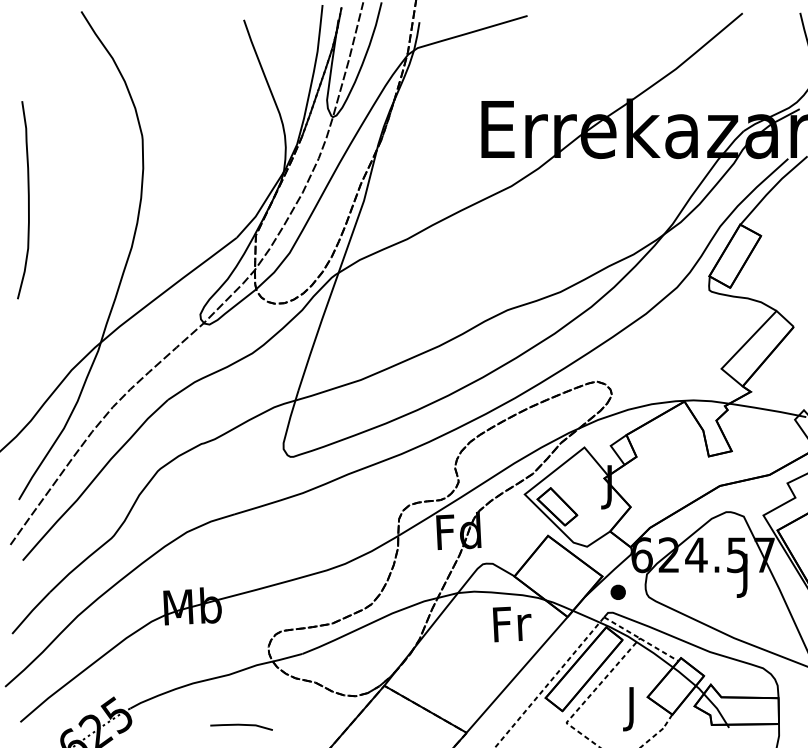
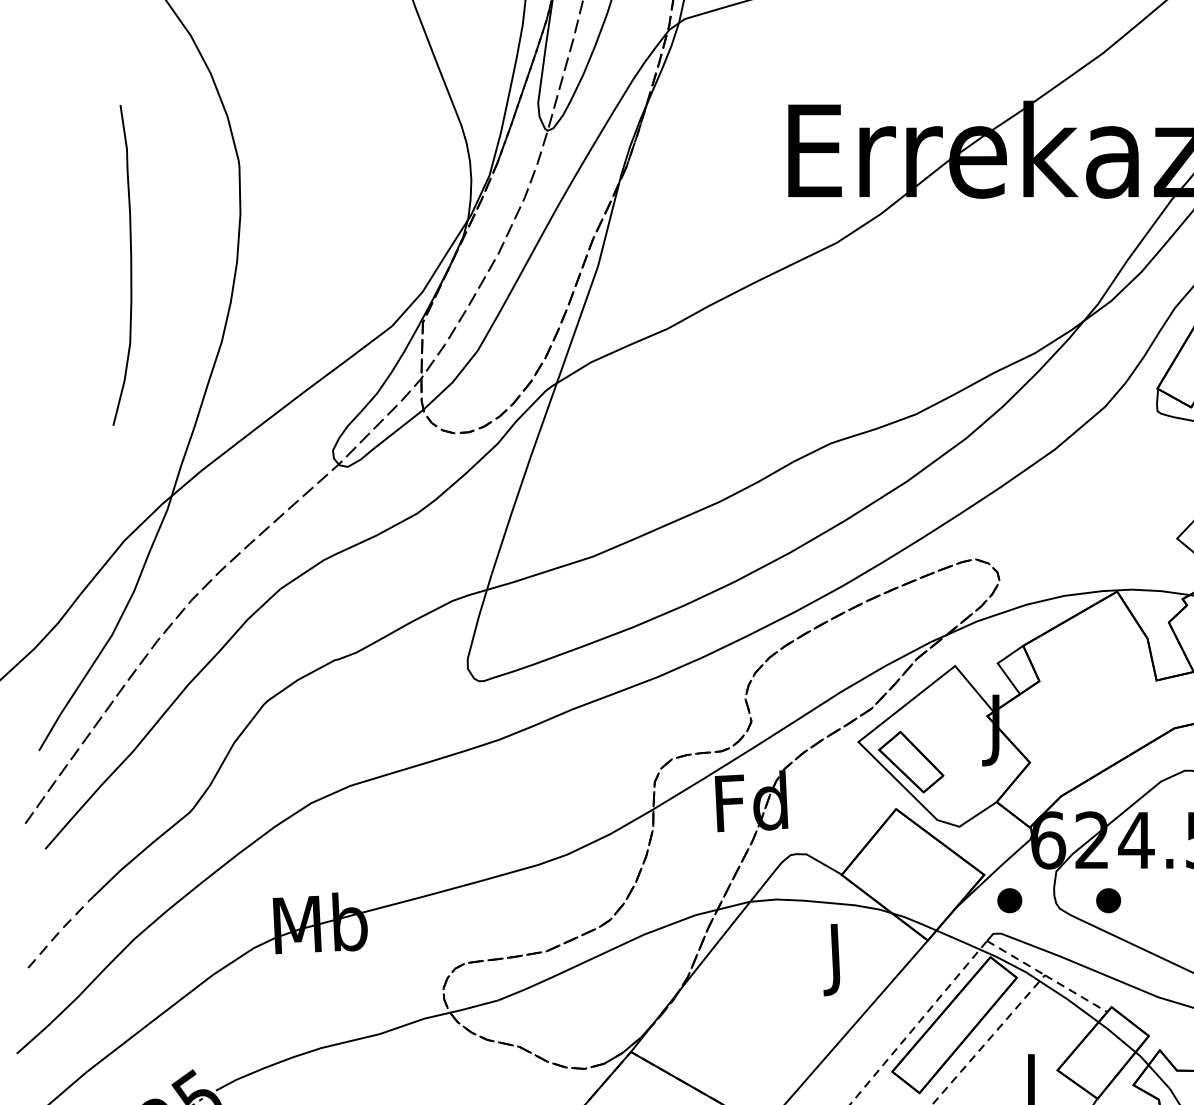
curve: (28, 200) -> (130, 265), moved
part: (678, 591) -> (1107, 899), added
line: (30, 612) -> (57, 933), solid -> dashed
text: (511, 628) -> (836, 959), Fr -> J

